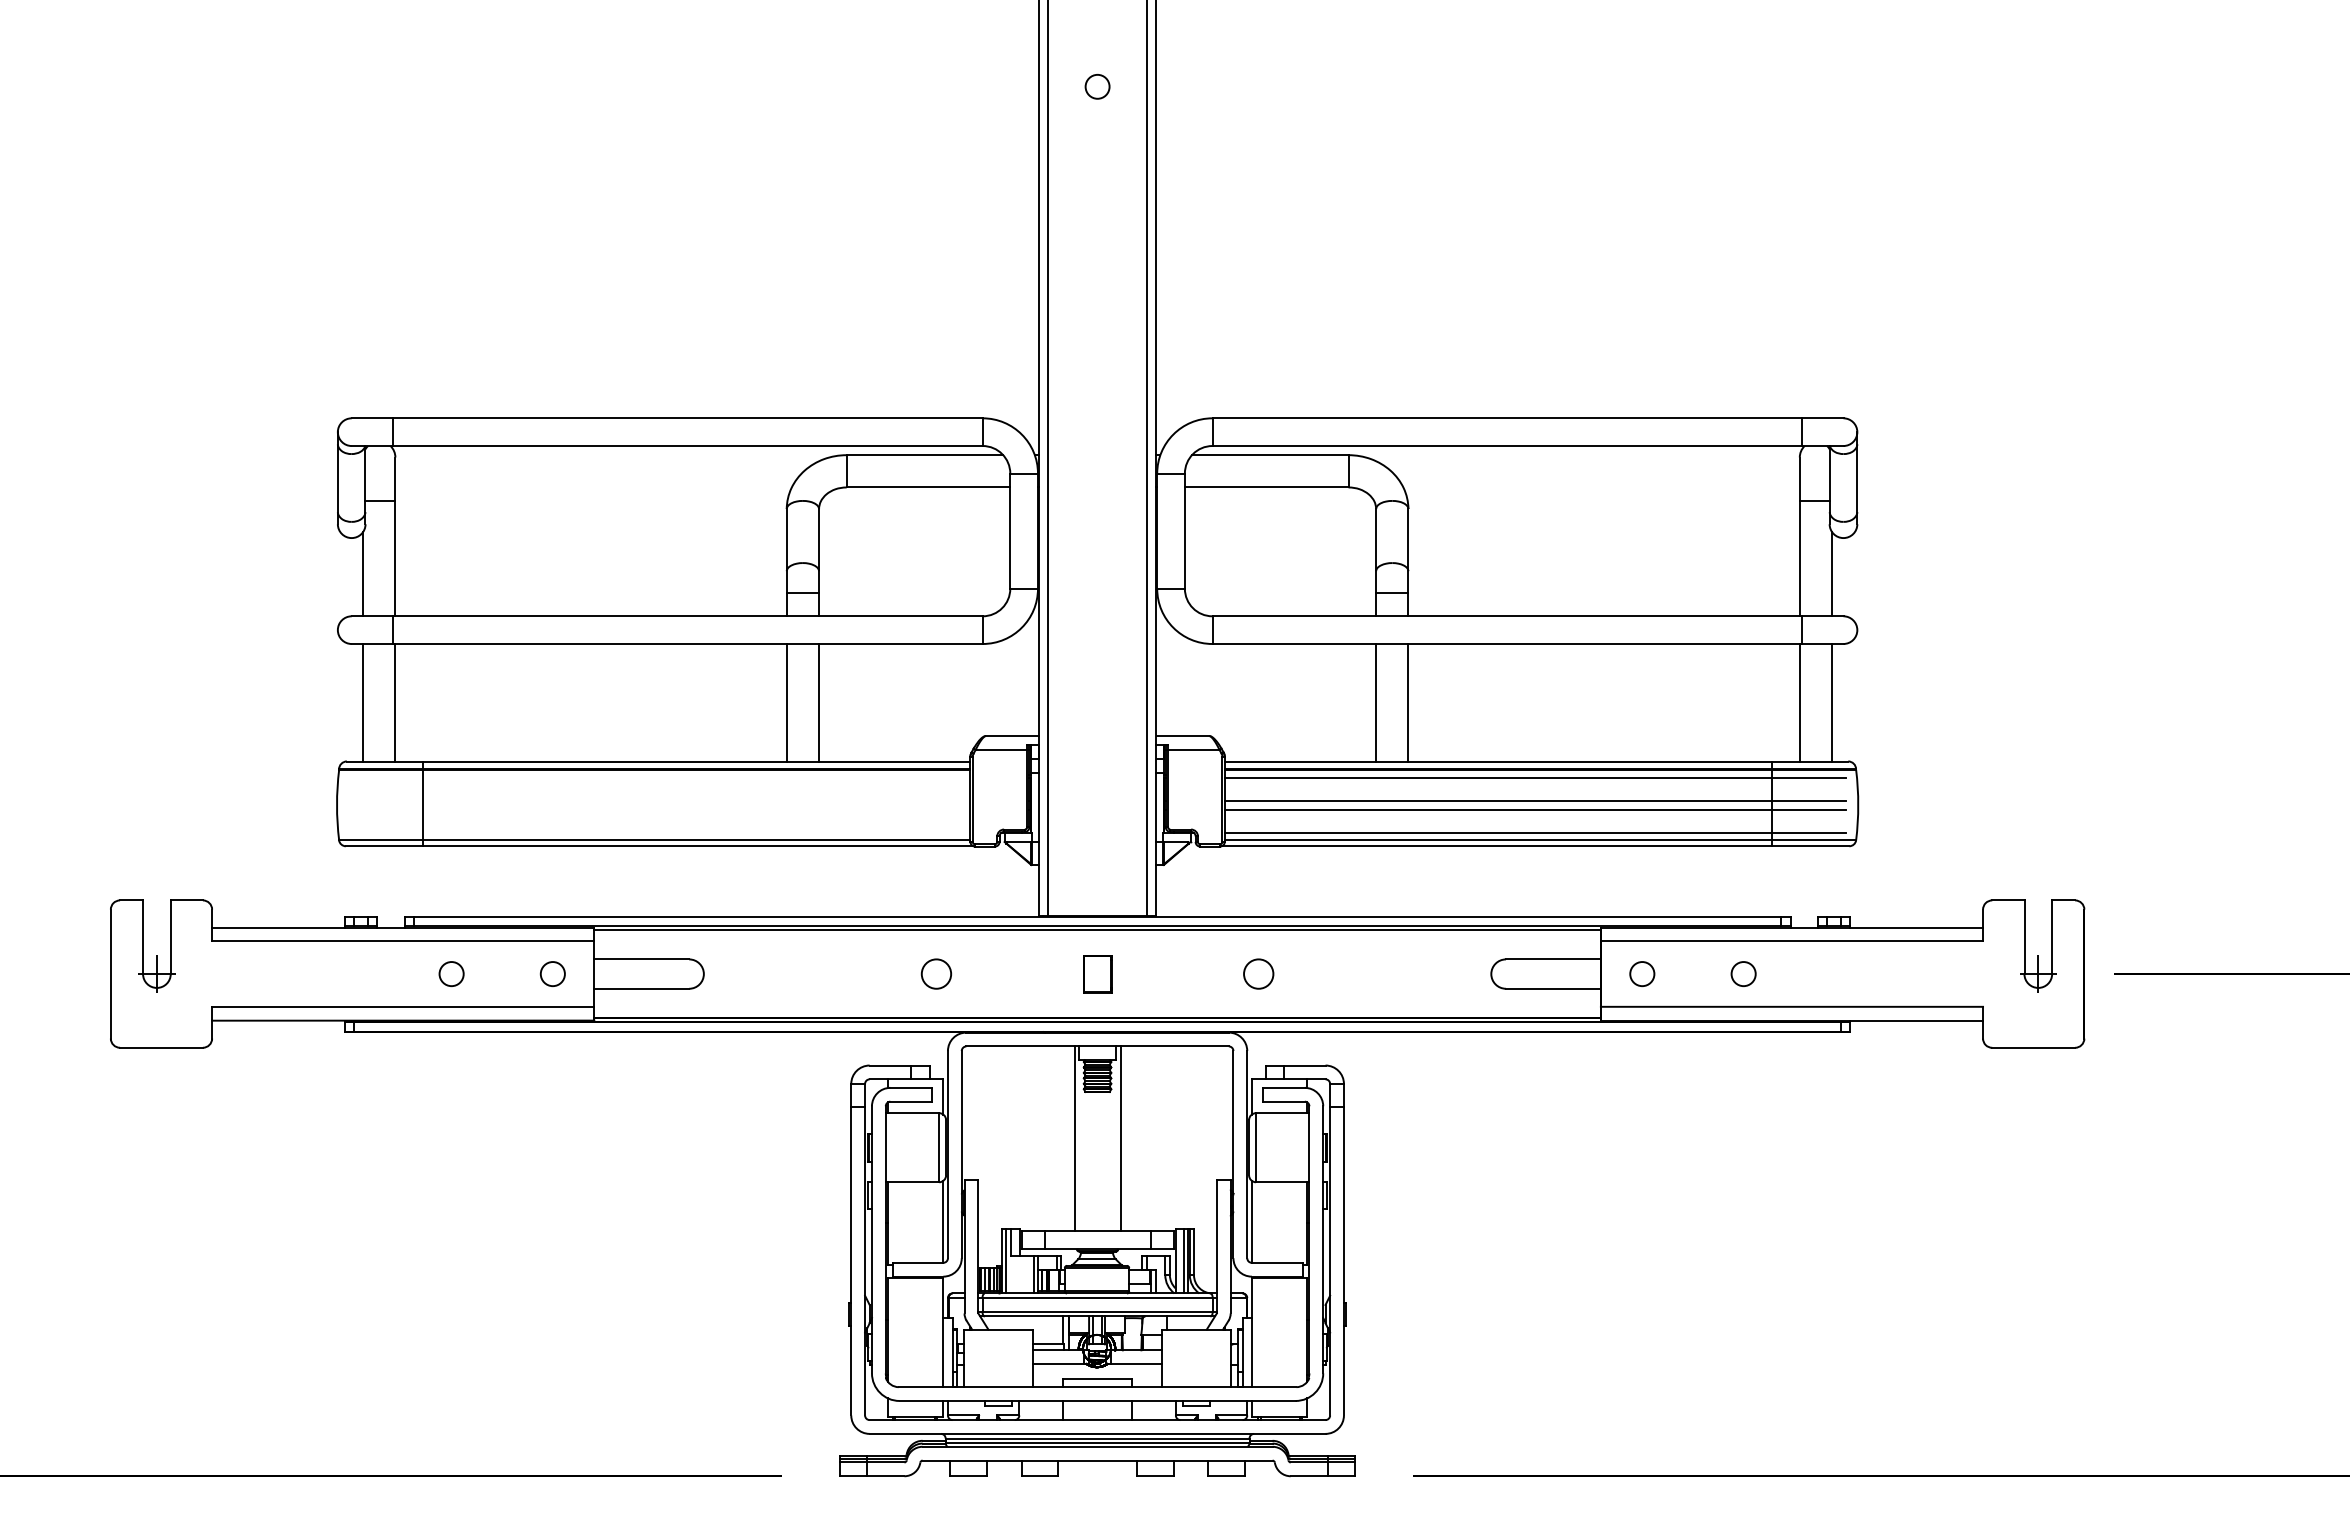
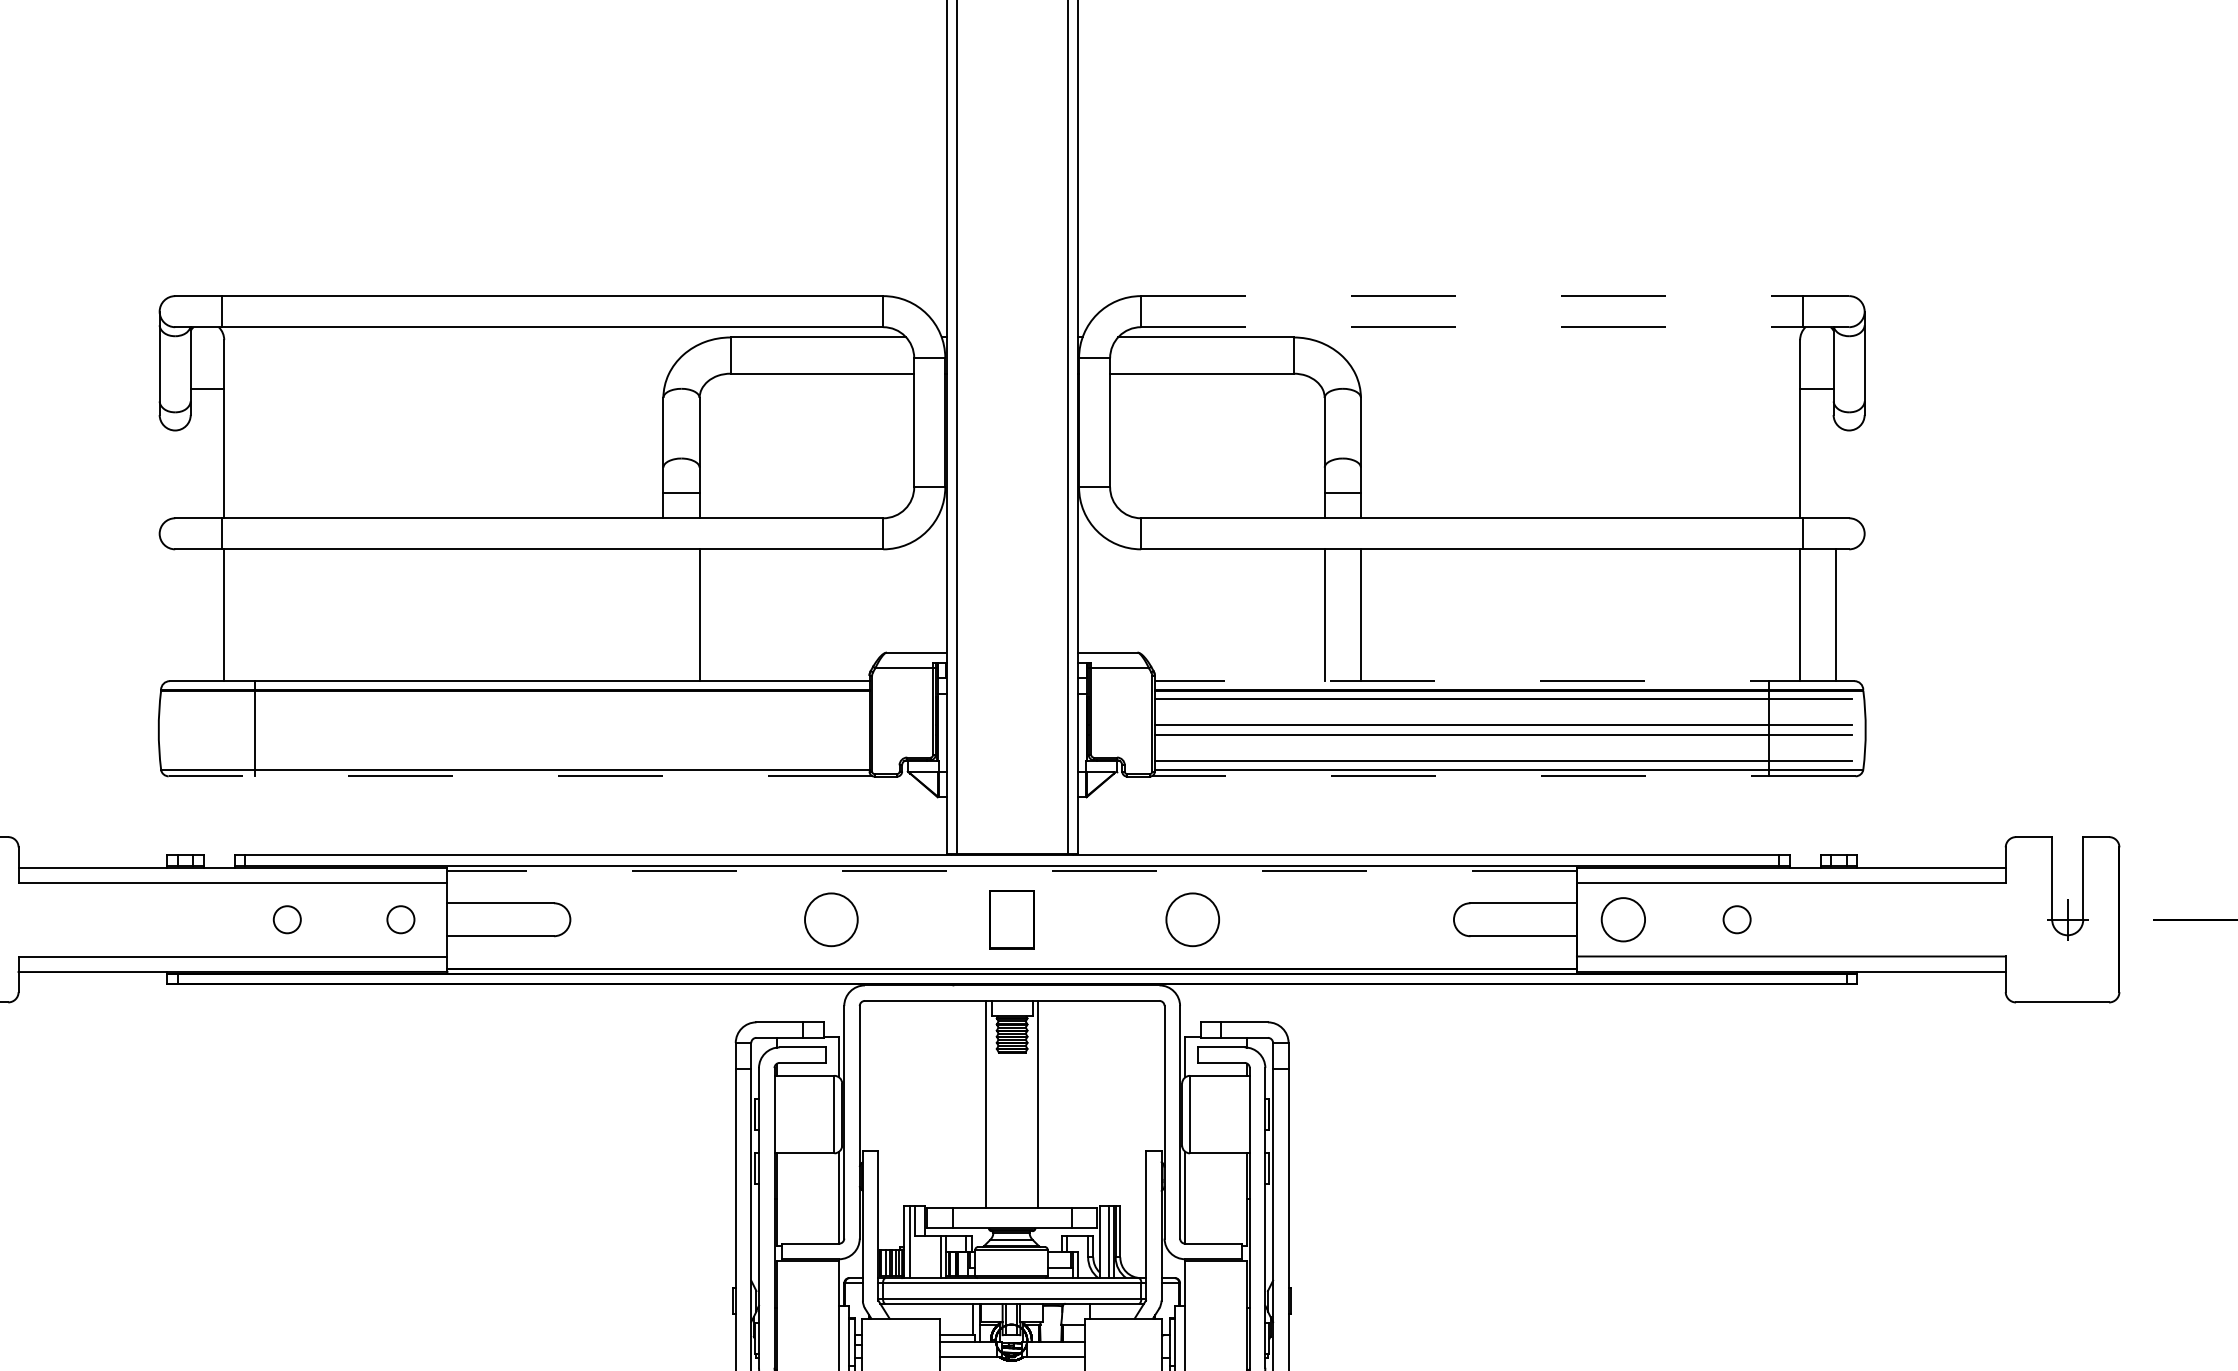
line: (1528, 418) -> (1495, 296), solid -> dashed
line: (1528, 446) -> (1495, 327), solid -> dashed
line: (363, 573) -> (188, 470), removed
line: (1831, 573) -> (1835, 470), removed
line: (363, 702) -> (188, 614), removed
line: (786, 702) -> (663, 614), removed
line: (1536, 761) -> (1504, 681), solid -> dashed
line: (659, 846) -> (520, 776), solid -> dashed
line: (1535, 846) -> (1503, 776), solid -> dashed
line: (1097, 930) -> (1012, 870), solid -> dashed
circle: (936, 973) -> (831, 919), size x1.6
circle: (1258, 973) -> (1192, 919), size x1.6
part: (1097, 974) -> (1012, 920), size x1.4
circle: (1642, 974) -> (1623, 920), size x1.6

